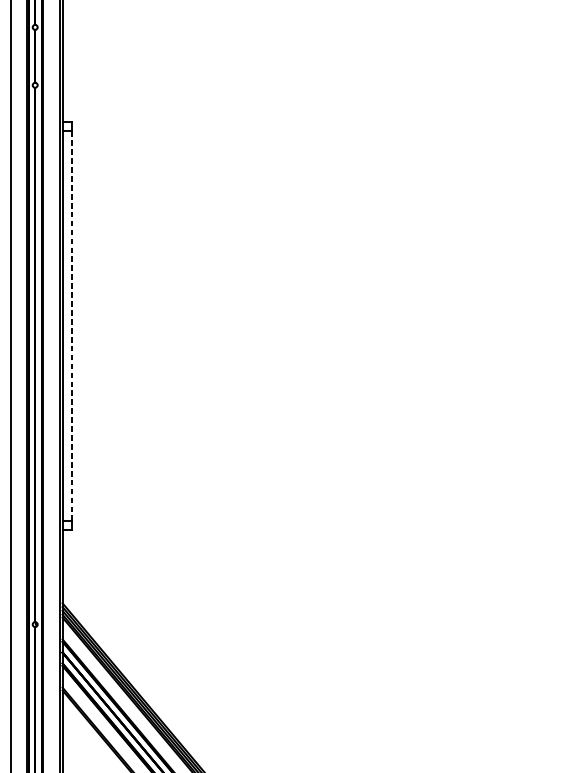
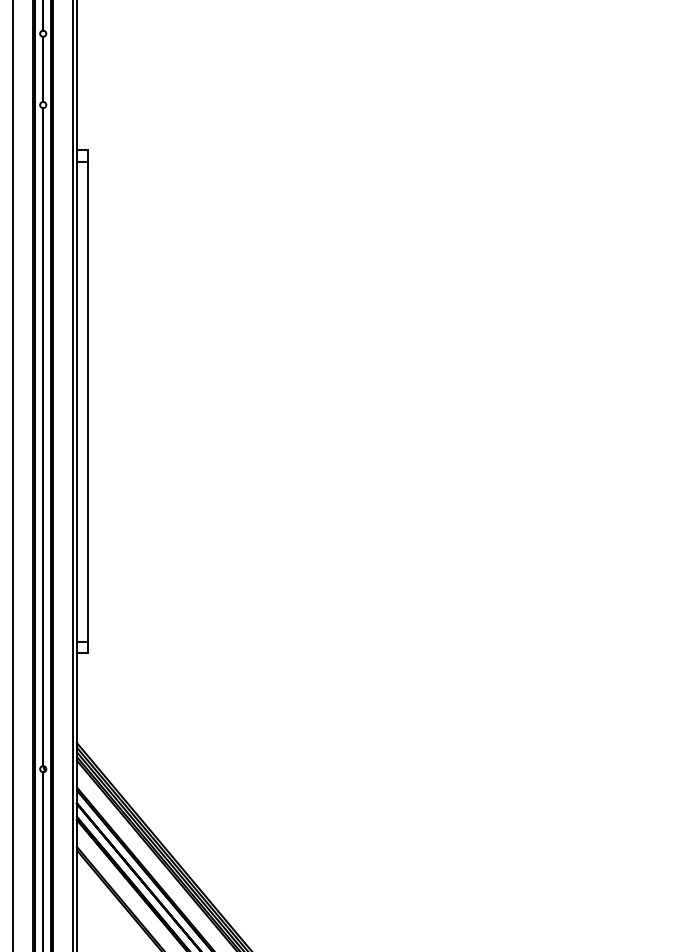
line: (71, 326) -> (88, 401), dashed -> solid

